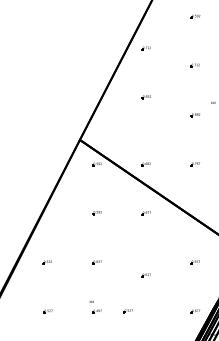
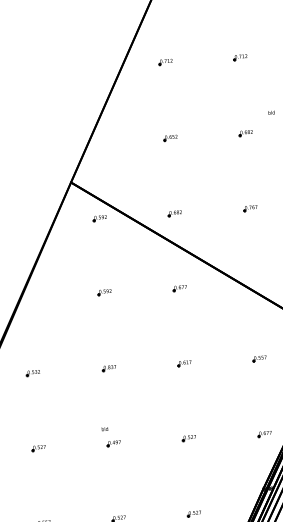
part: (145, 48) -> (164, 62), moved
part: (145, 97) -> (169, 138), moved
part: (145, 275) -> (183, 363), moved
part: (127, 311) -> (187, 438), moved

